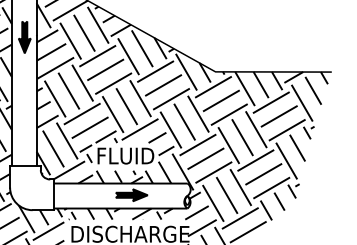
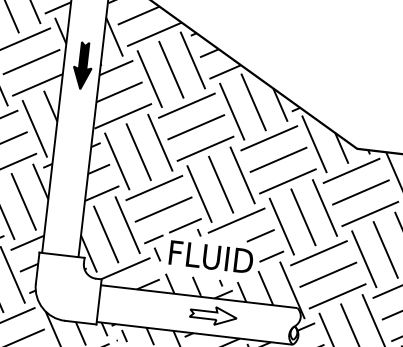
fill: (131, 195) -> (212, 316), removed

